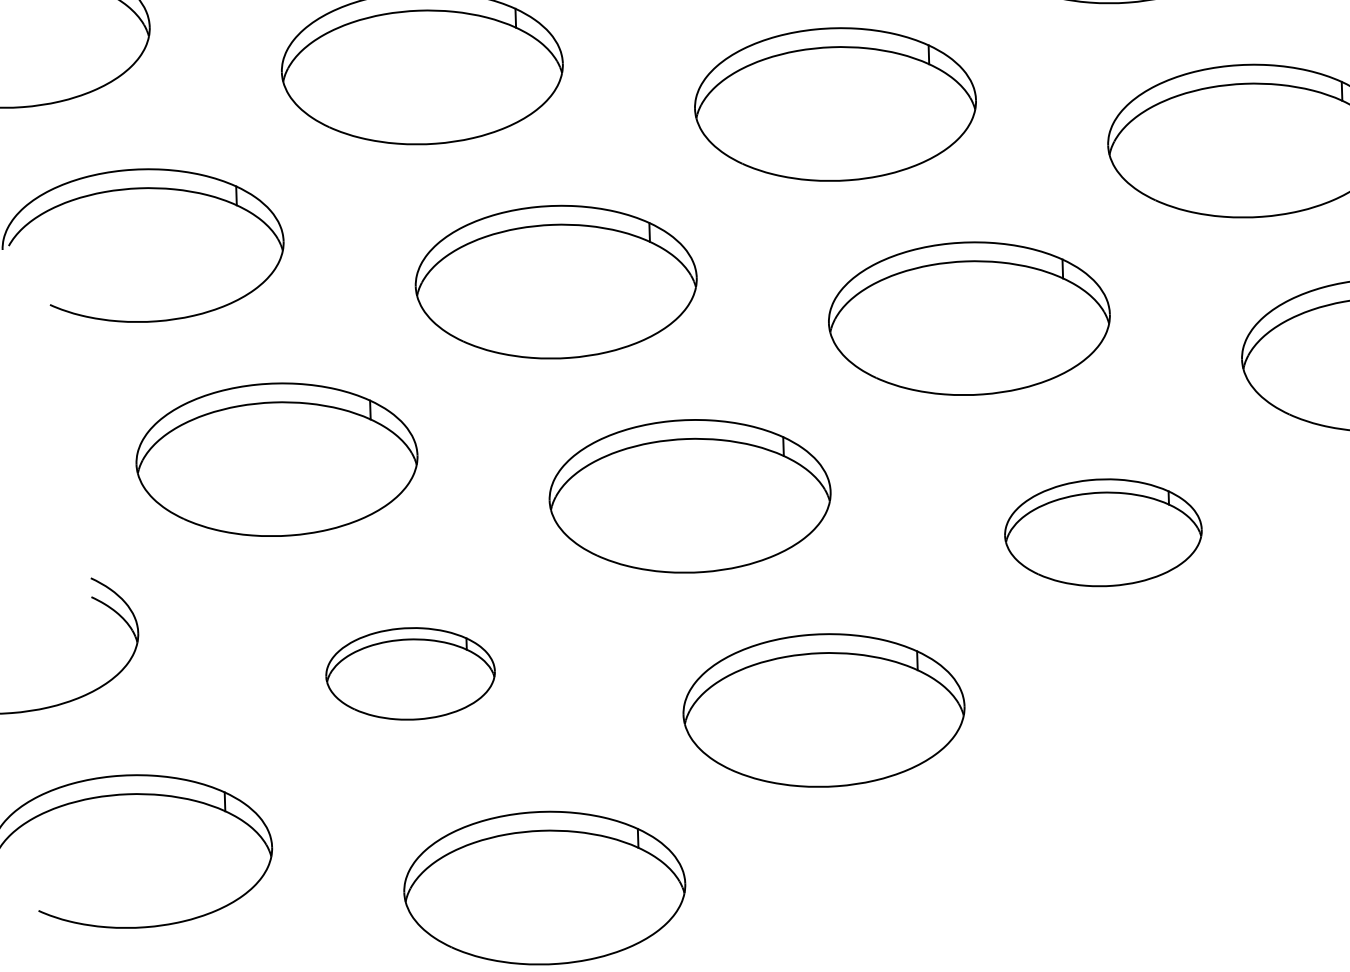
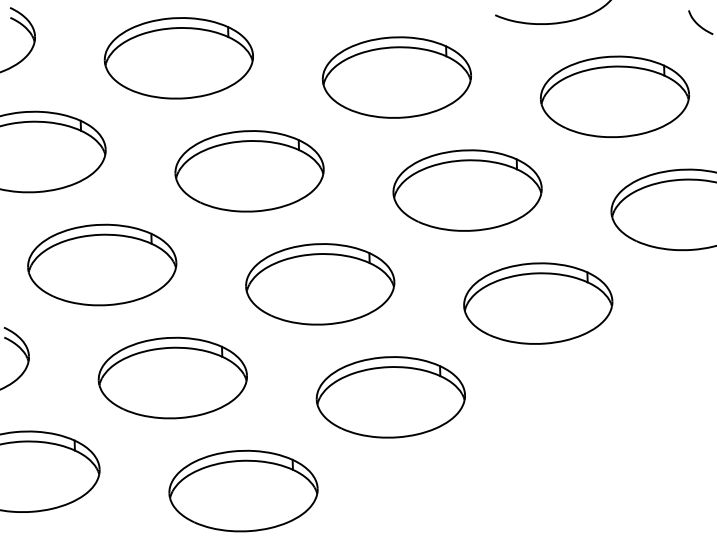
part: (1103, 532) -> (538, 303), size x1.43
part: (410, 672) -> (172, 377), size x1.67

